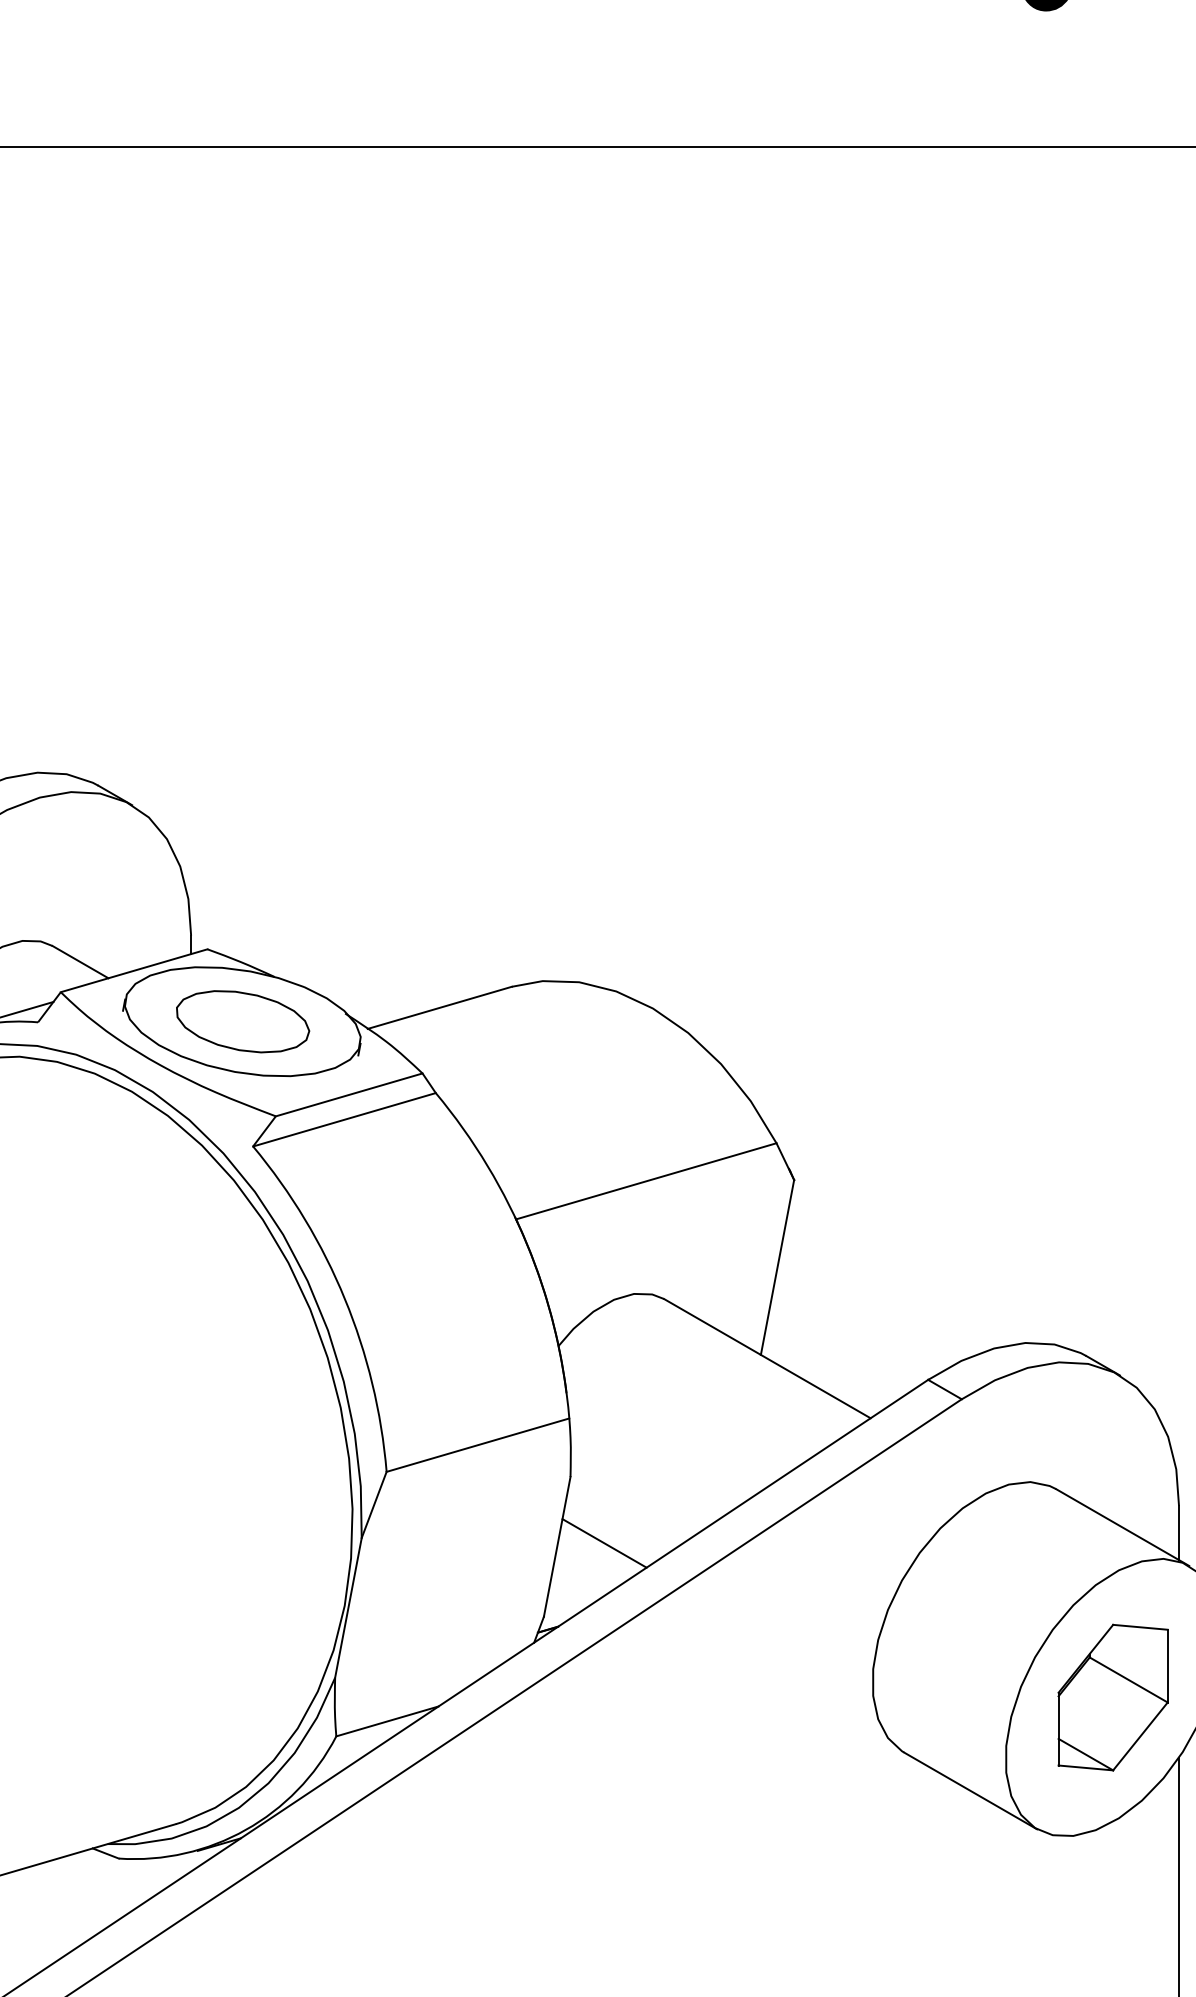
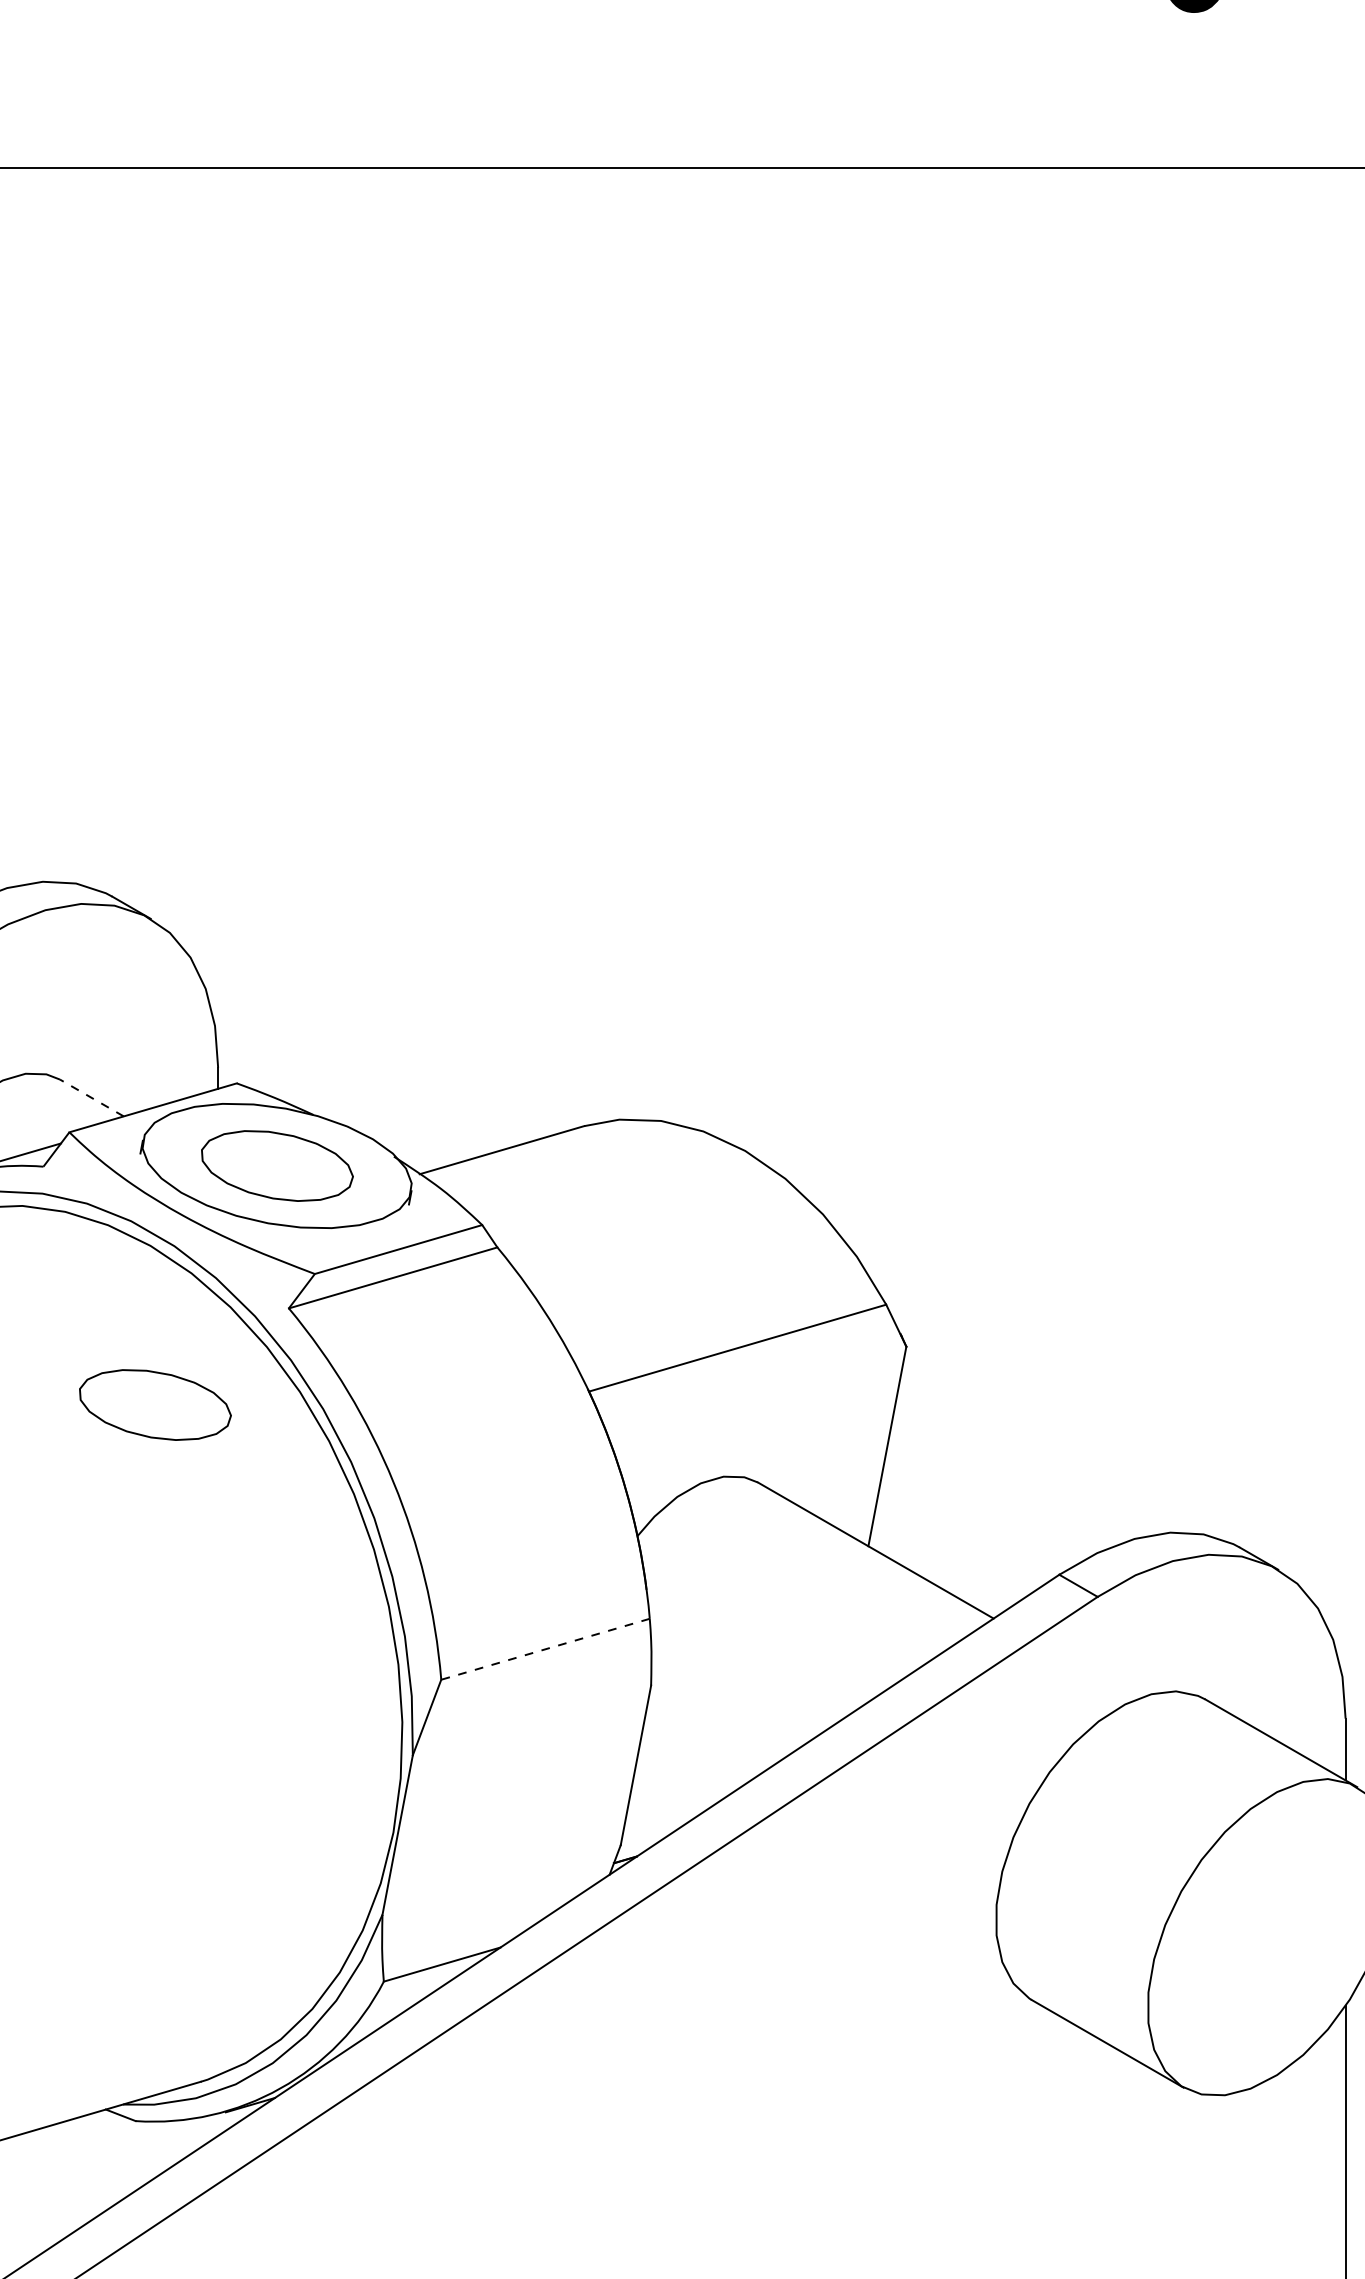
line: (80, 962) -> (91, 1098), solid -> dashed
part: (136, 1230) -> (155, 1404), added
line: (477, 1445) -> (545, 1649), solid -> dashed
line: (604, 1543) -> (689, 1761), removed
part: (1113, 1697) -> (1270, 1937), removed

